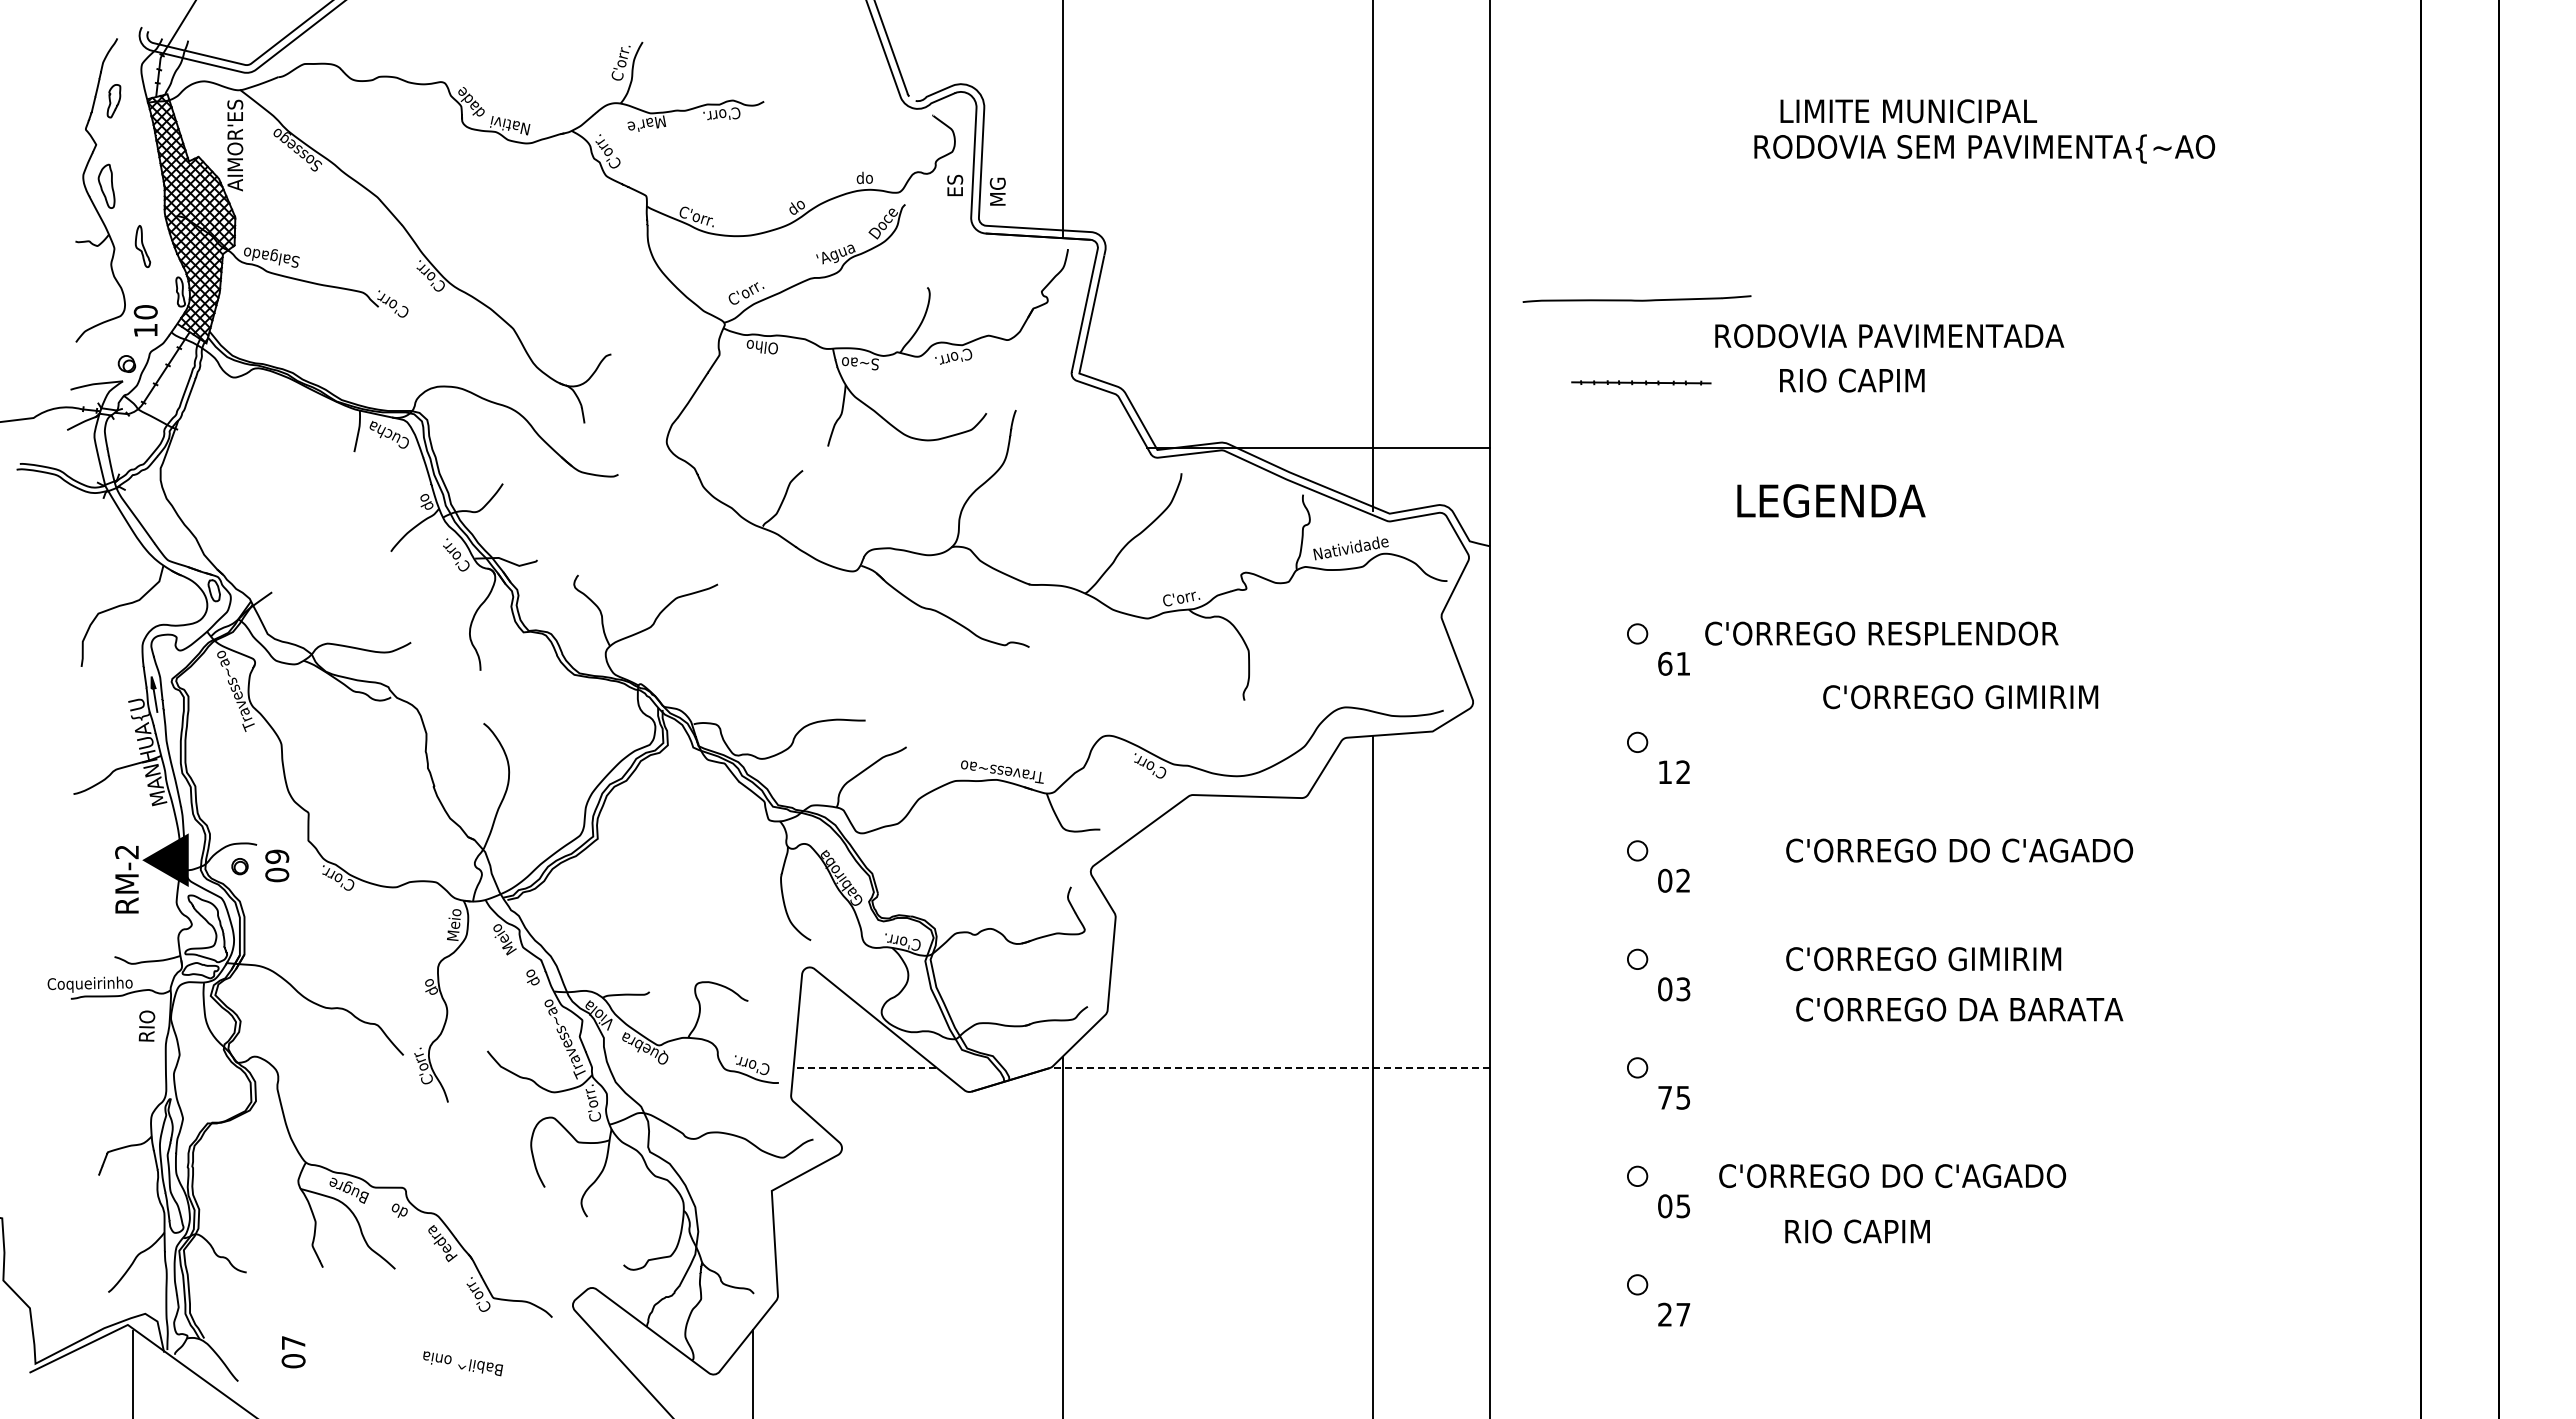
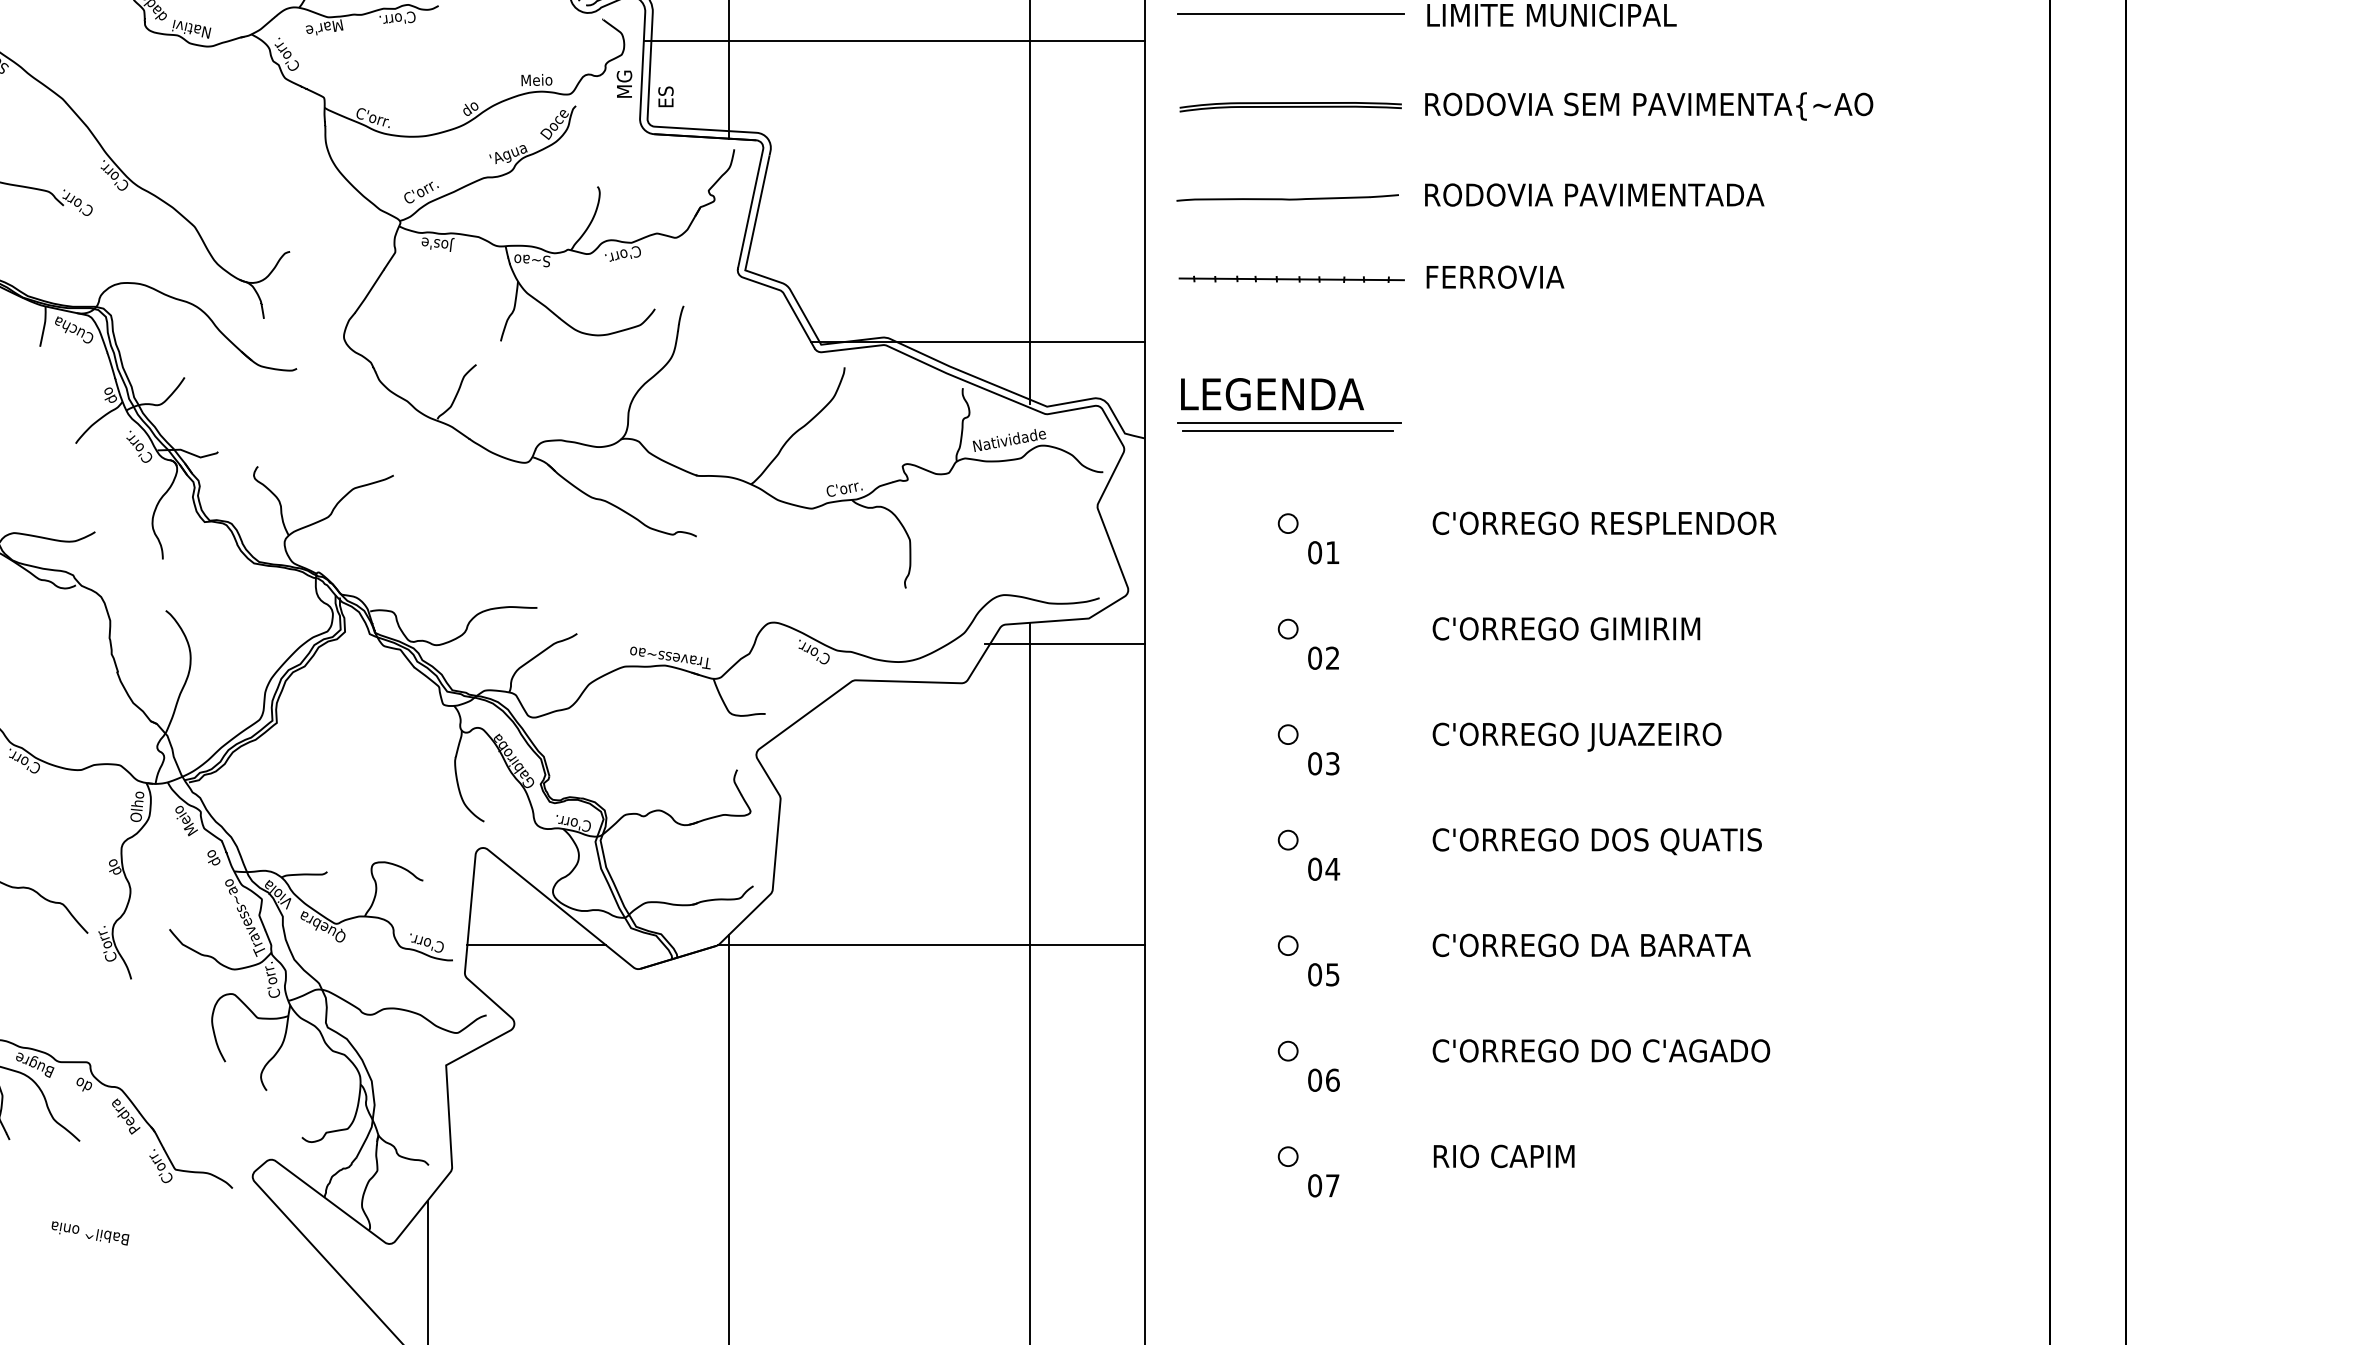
line: (1639, 109) -> (1290, 13), added
line: (1232, 137) -> (894, 40), added
text: (1984, 148) -> (1648, 105), moved
text: (865, 177) -> (537, 79), do -> Meio
text: (955, 181) -> (624, 83), ES -> MG
text: (997, 190) -> (665, 92), MG -> ES
part: (1640, 205) -> (1291, 106), added
text: (1889, 336) -> (1594, 195), moved
text: (763, 346) -> (438, 244), Olho -> Jos'e
text: (1853, 380) -> (1498, 277), RIO CAPIM -> FERROVIA
part: (1641, 382) -> (1292, 279), size x1.67
text: (1831, 500) -> (1272, 393), moved
line: (1638, 530) -> (1289, 423), added
line: (1637, 539) -> (1288, 431), added
text: (1881, 633) -> (1604, 523), moved
text: (1665, 663) -> (1315, 552), 61 -> 01
text: (1960, 697) -> (1566, 629), moved
line: (1407, 757) -> (1064, 643), added
text: (1665, 772) -> (1315, 658), 12 -> 02
text: (2039, 853) -> (1679, 737), C'ORREGO DO C'AGADO -> C'ORREGO JUAZEIRO
text: (1683, 880) -> (1332, 763), 02 -> 03
text: (454, 924) -> (137, 806), Meio -> Olho
text: (2036, 960) -> (1676, 841), C'ORREGO GIMIRIM -> C'ORREGO DOS QUATIS
text: (1682, 989) -> (1331, 869), 03 -> 04
text: (1959, 1009) -> (1591, 945), moved
line: (864, 1067) -> (536, 945), dashed -> solid
line: (1269, 1067) -> (930, 945), dashed -> solid
text: (1665, 1097) -> (1315, 974), 75 -> 05
text: (1892, 1176) -> (1601, 1051), moved
text: (1683, 1206) -> (1332, 1080), 05 -> 06
text: (1857, 1231) -> (1504, 1156), moved
text: (1665, 1314) -> (1315, 1185), 27 -> 07
text: (463, 1363) -> (90, 1233), moved

